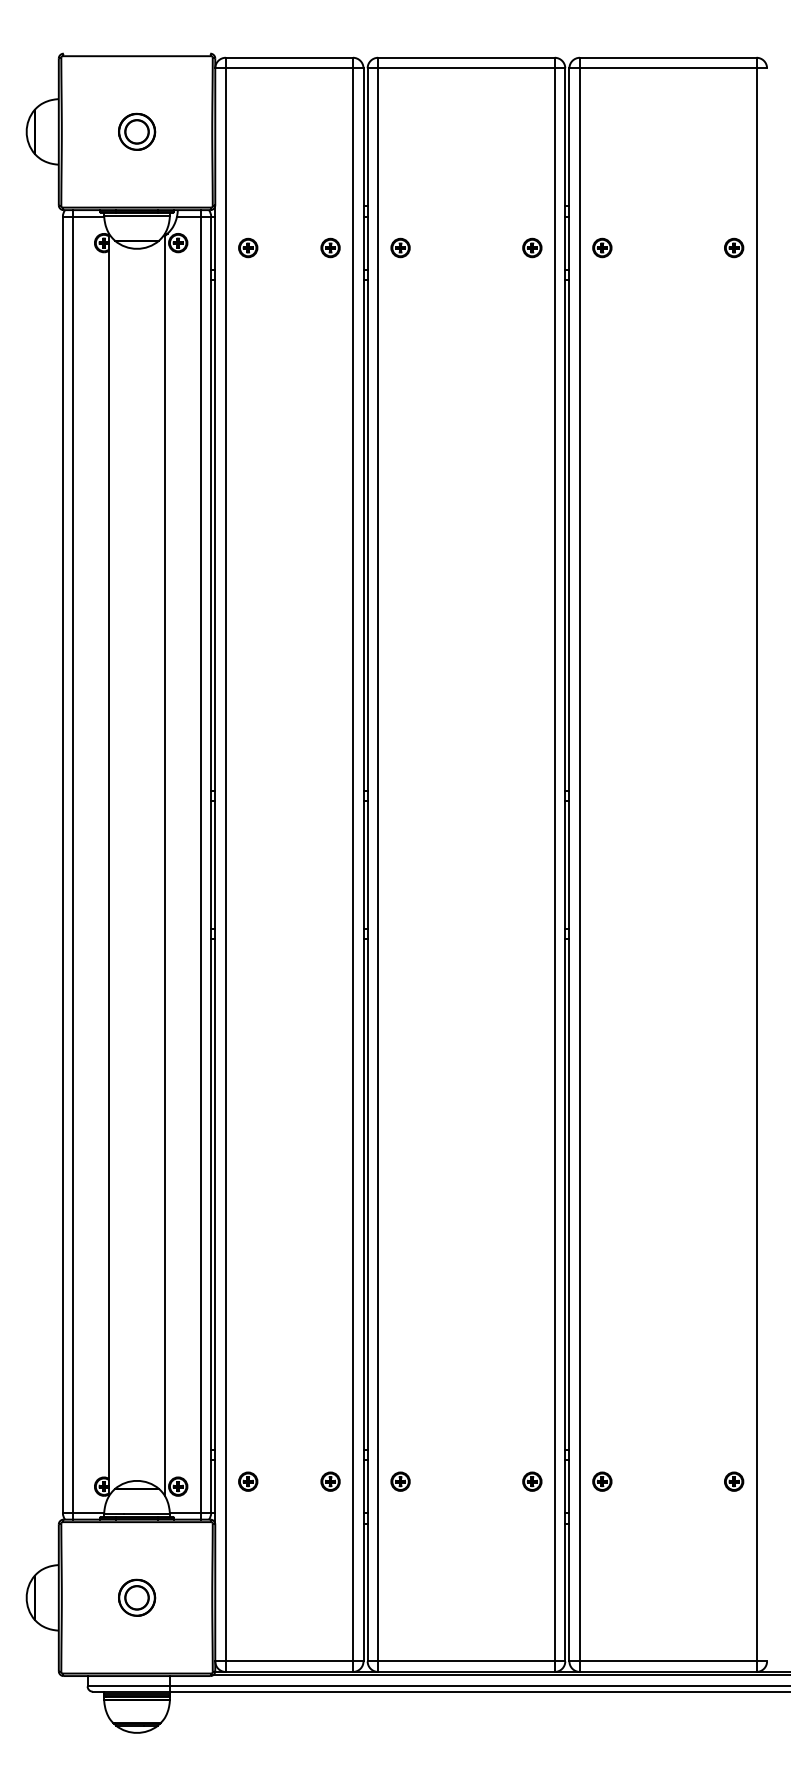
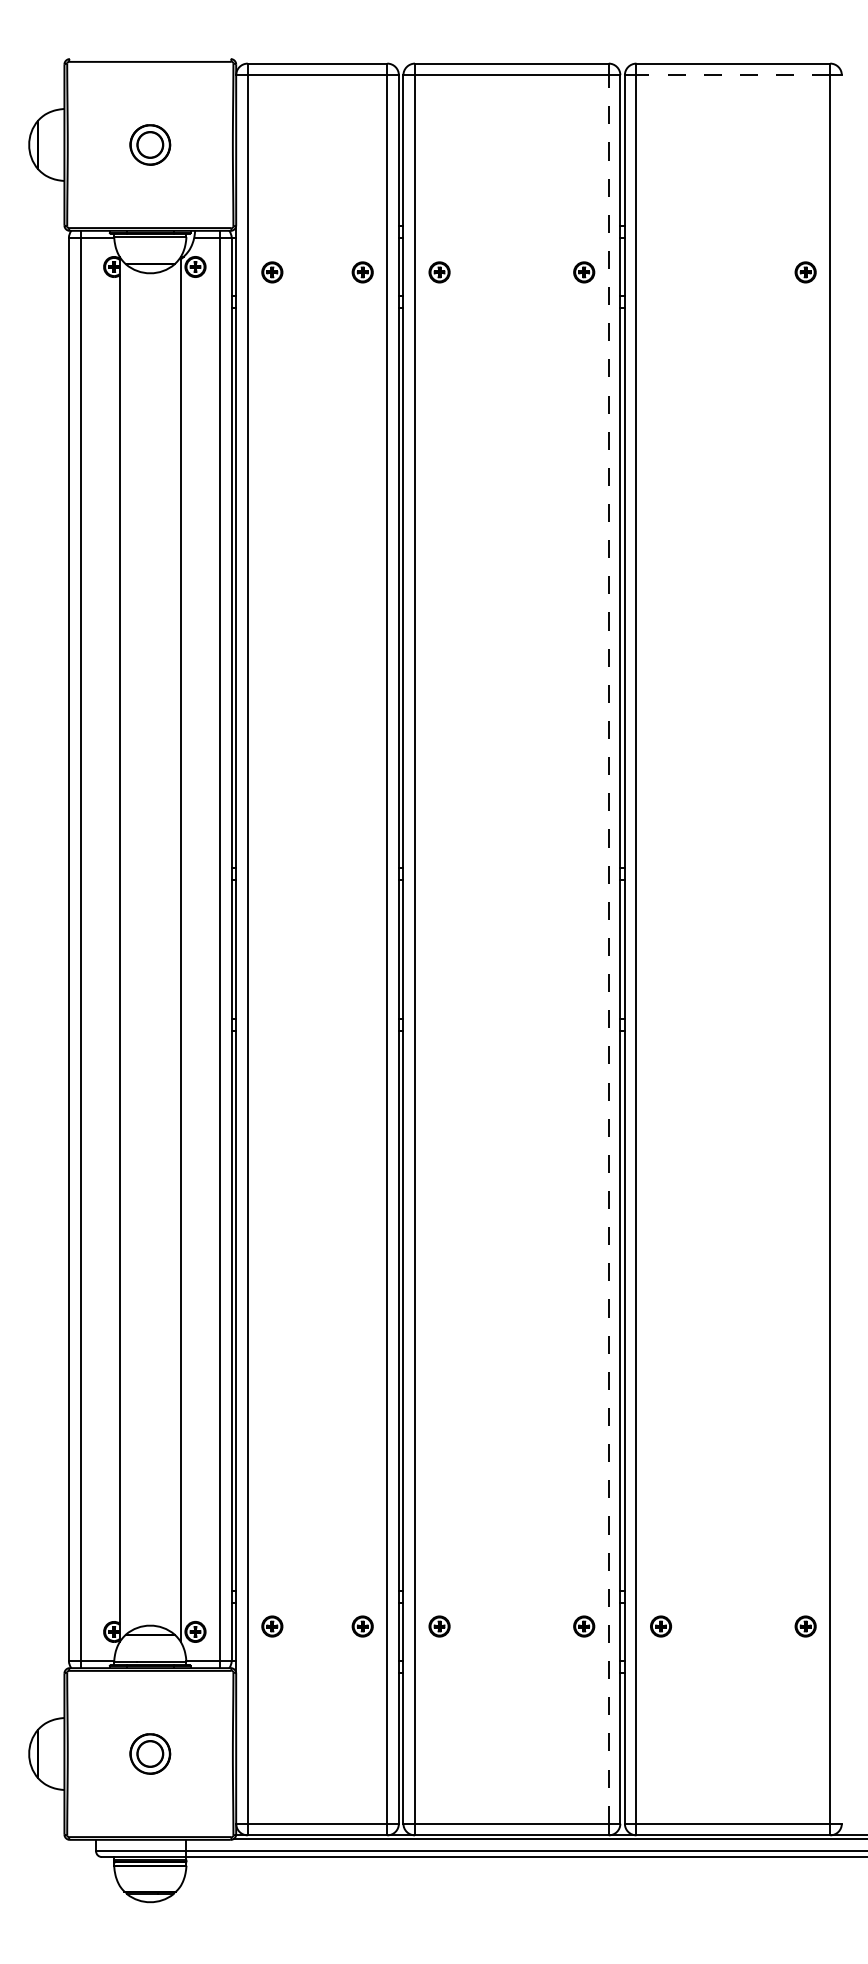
line: (667, 68) -> (732, 75), solid -> dashed
part: (602, 247) -> (661, 271), removed
line: (554, 864) -> (608, 949), solid -> dashed

